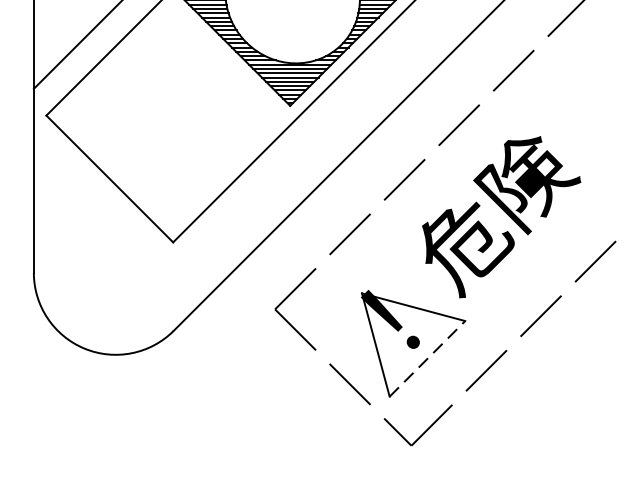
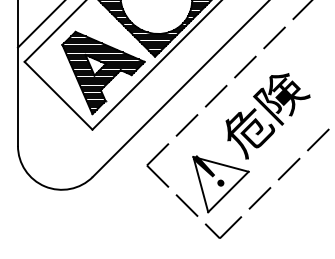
part: (193, 135) -> (103, 72), added
line: (427, 357) -> (228, 191), dashed -> solid

